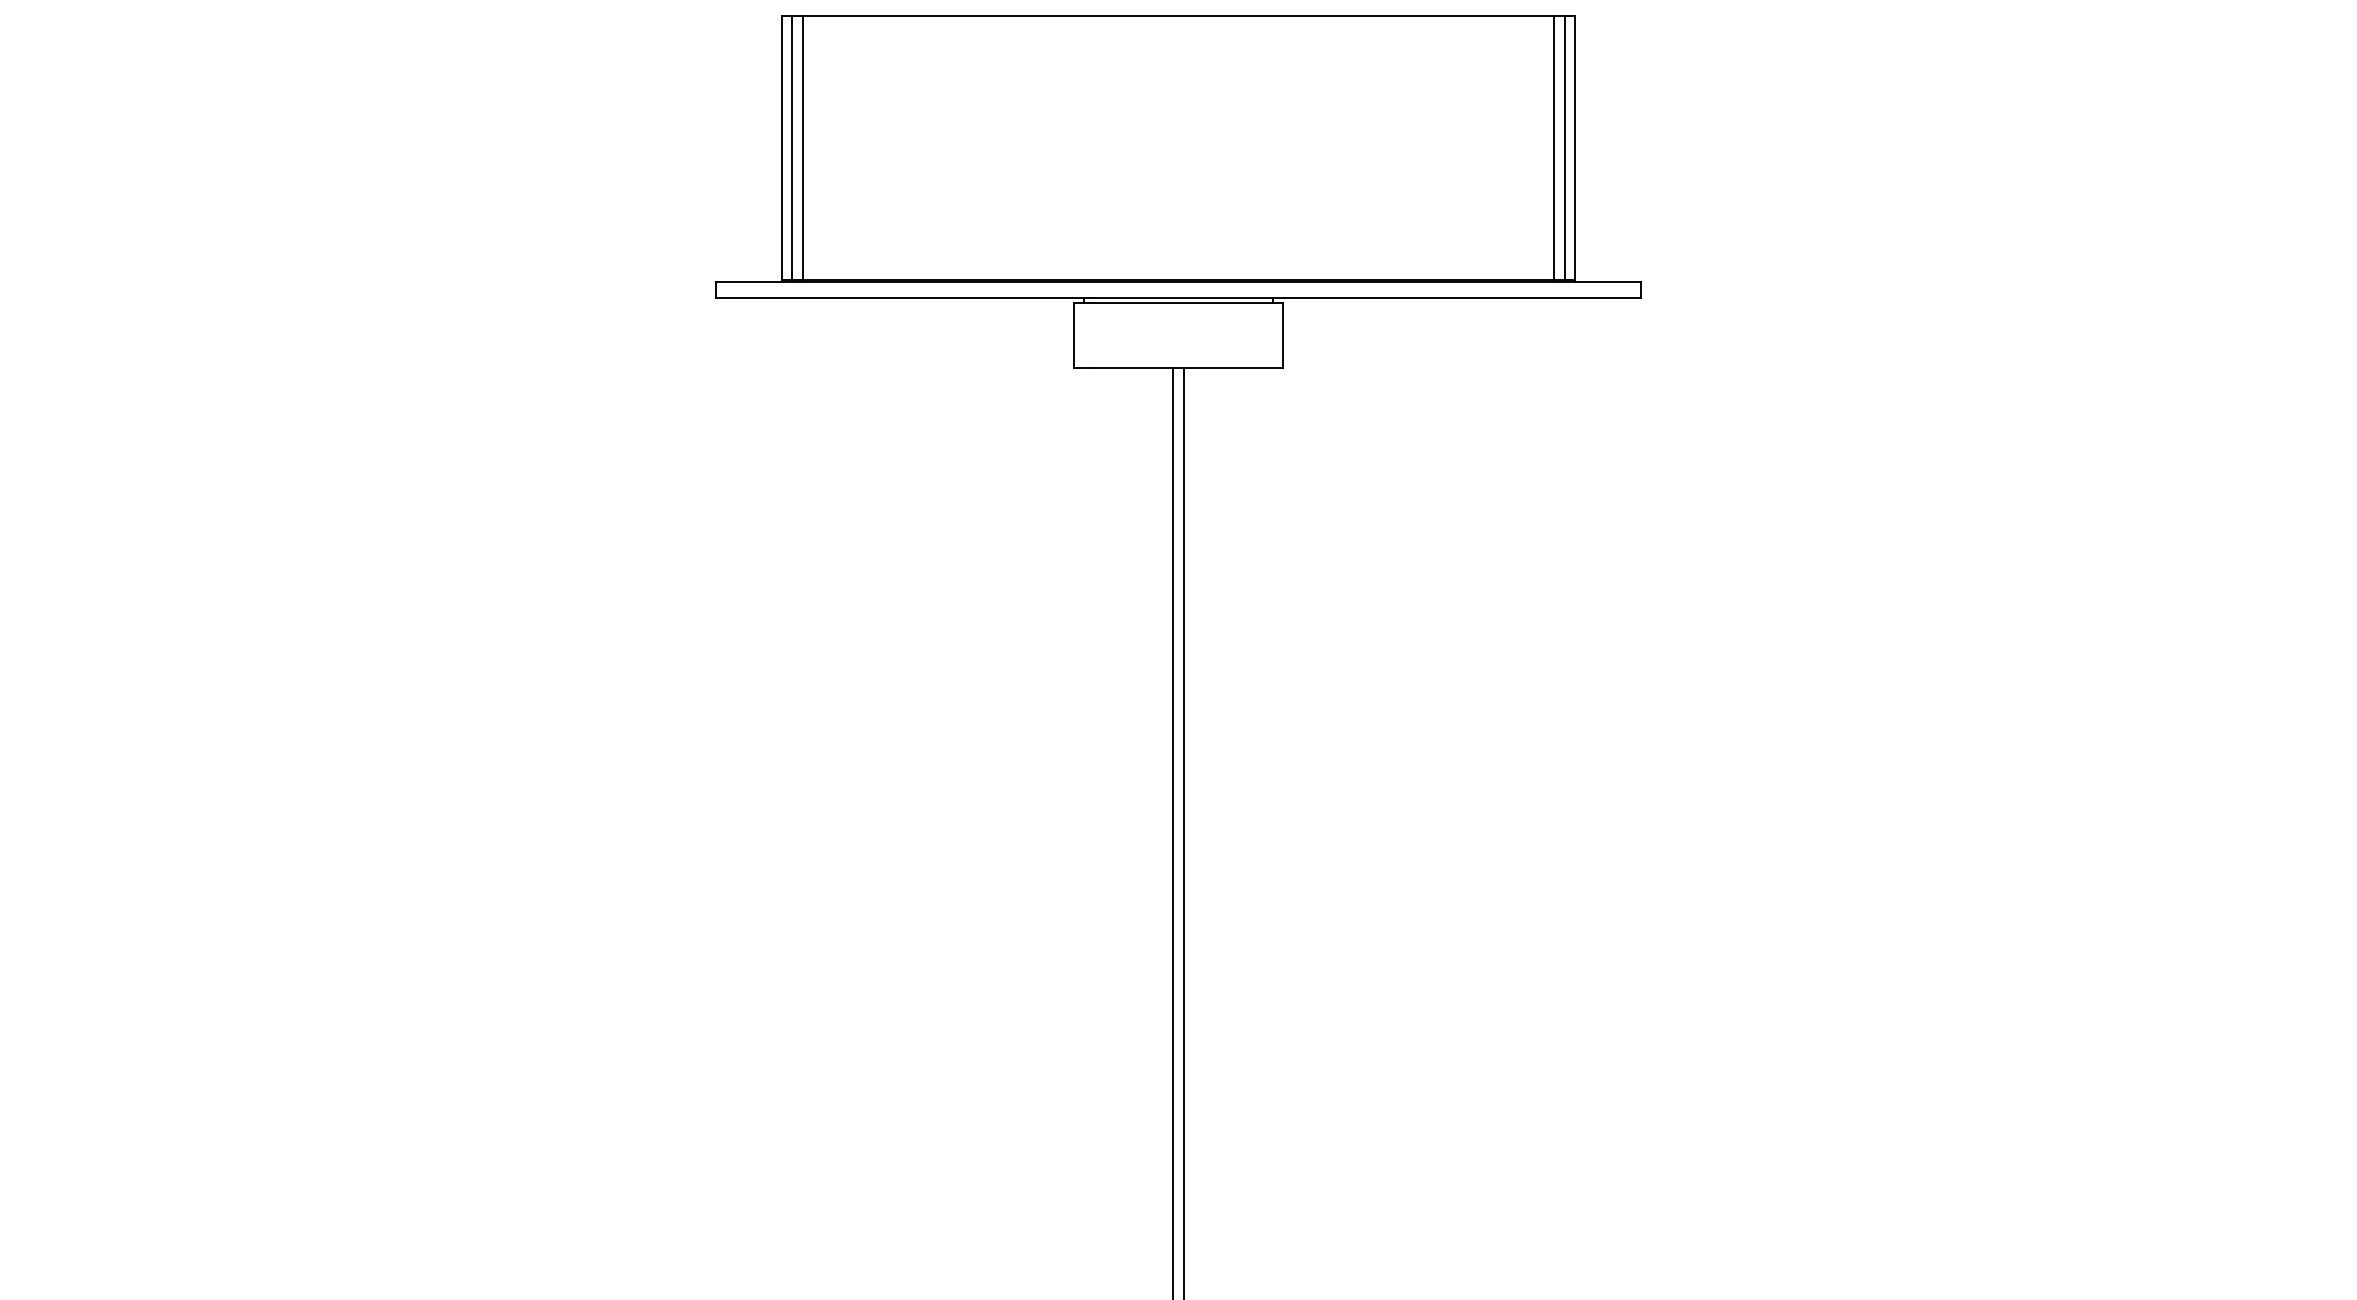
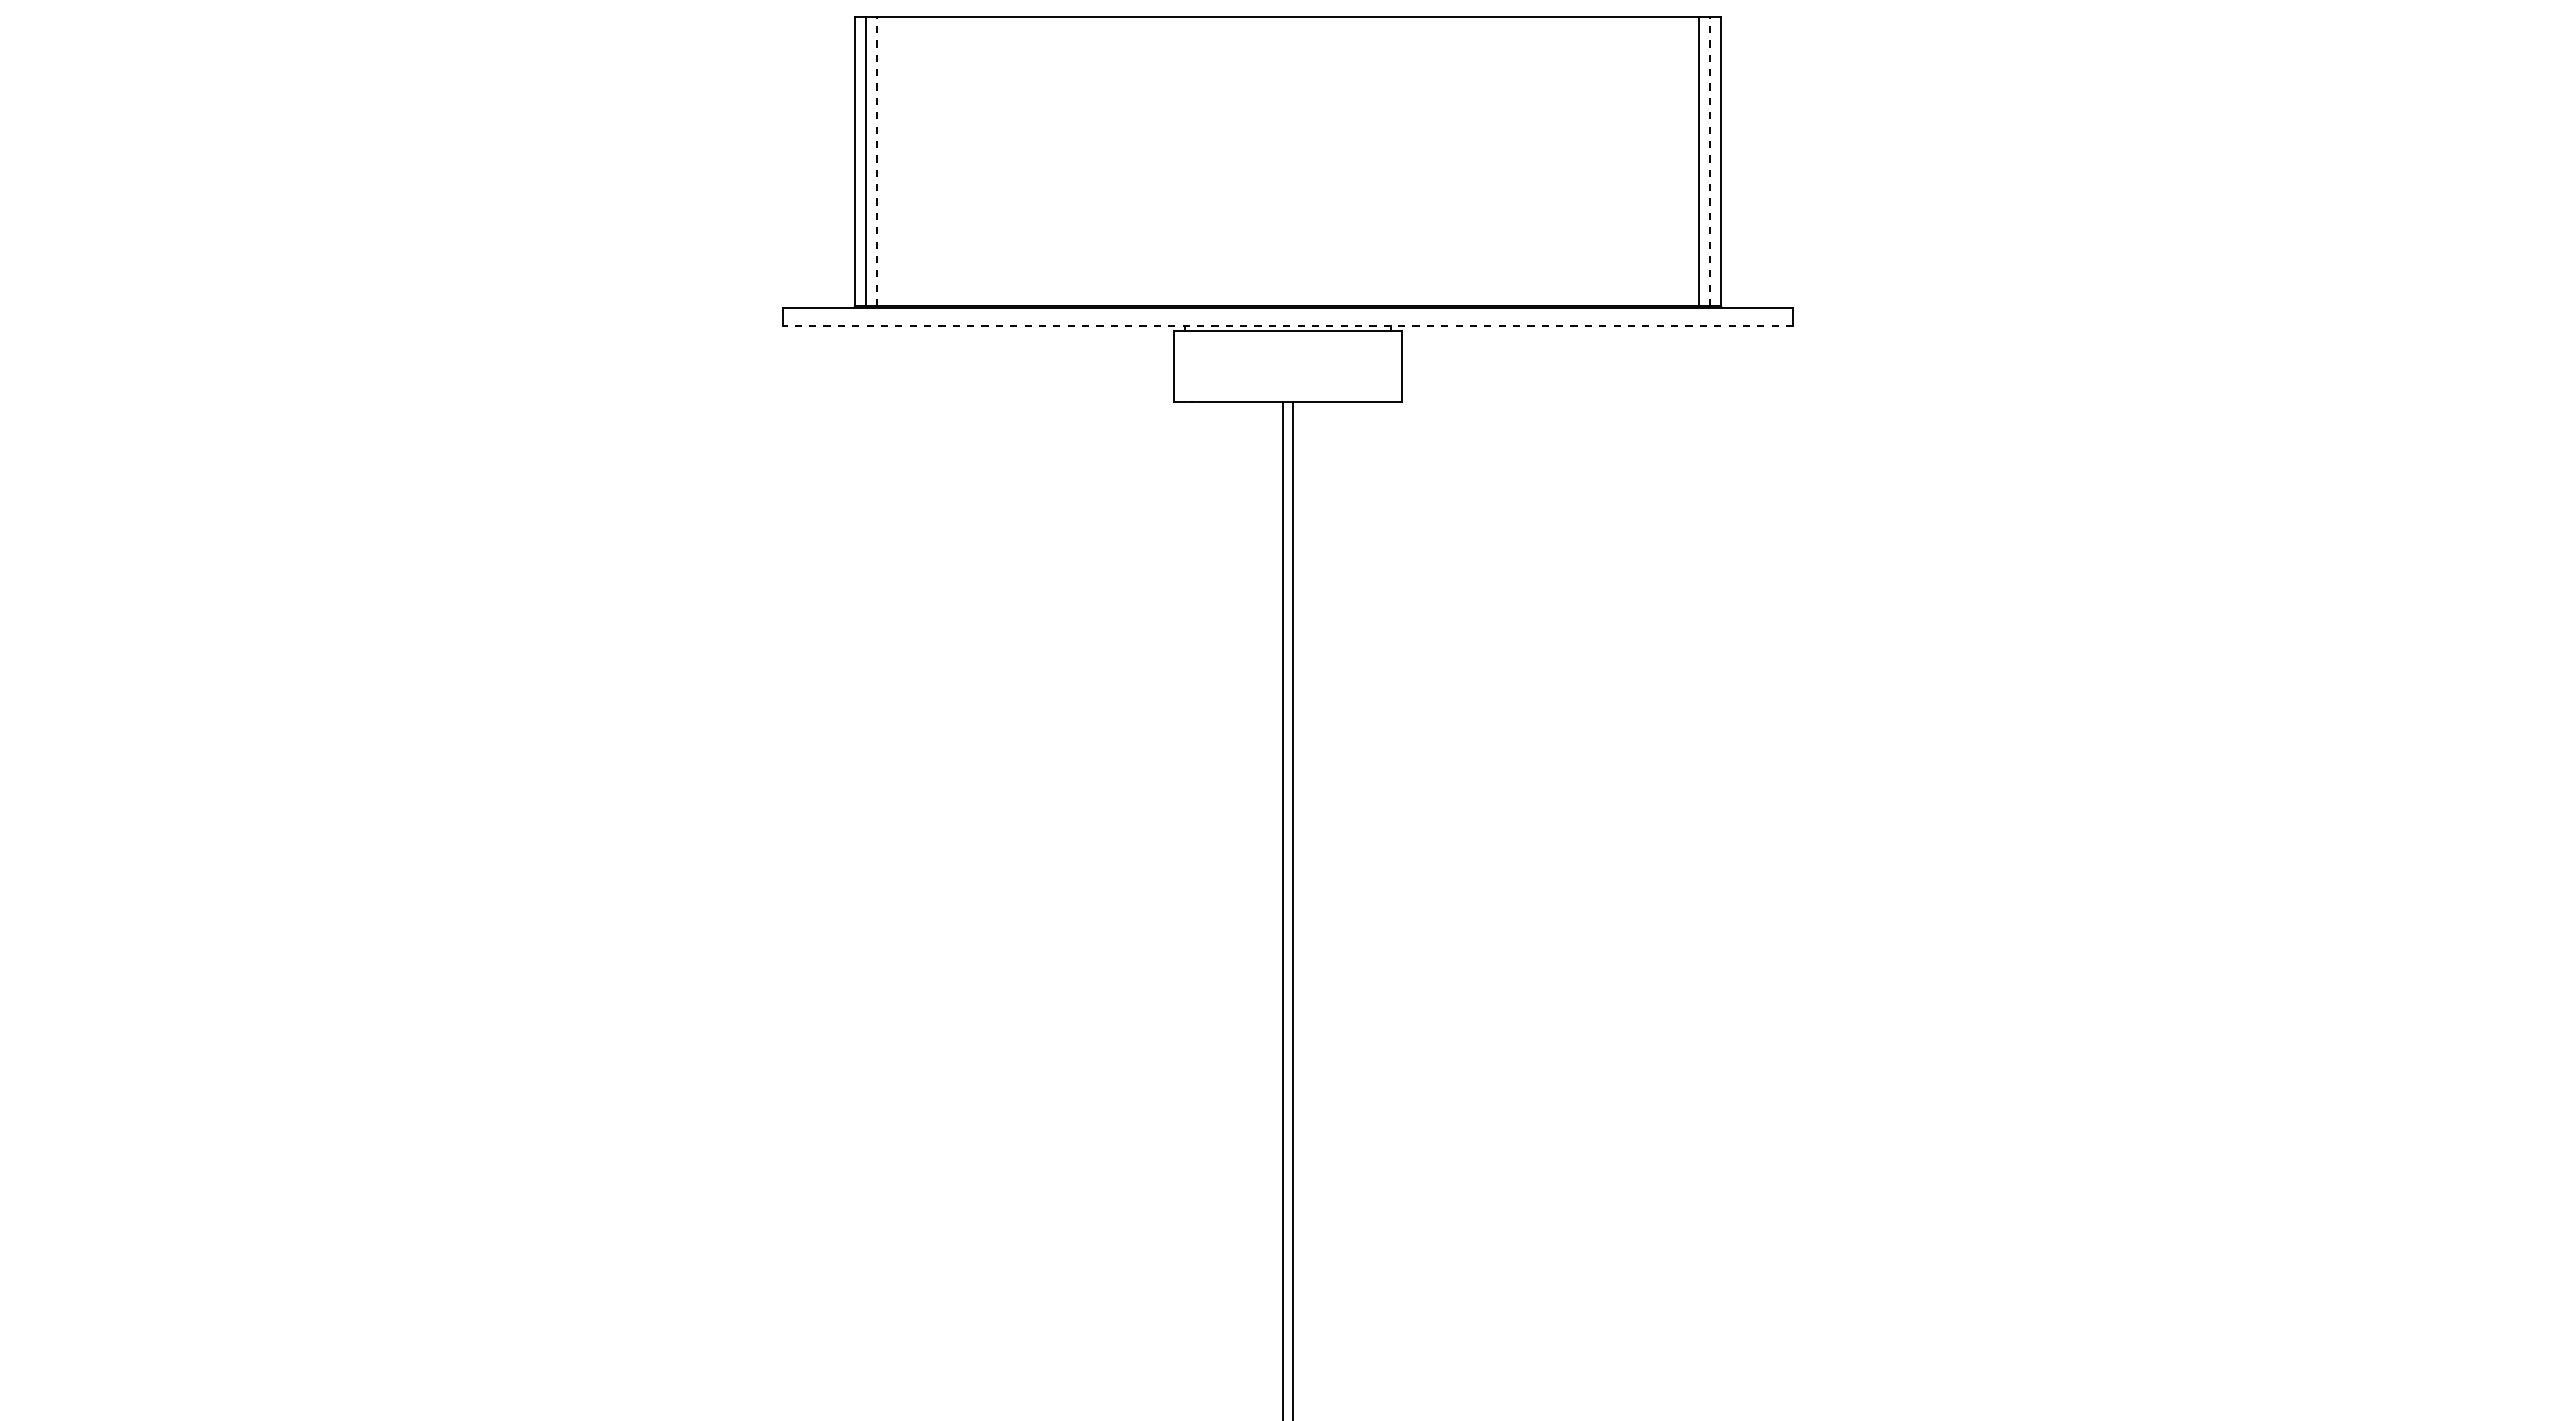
line: (802, 147) -> (877, 161), solid -> dashed
line: (1564, 147) -> (1709, 161), solid -> dashed
line: (1178, 298) -> (1287, 326), solid -> dashed

